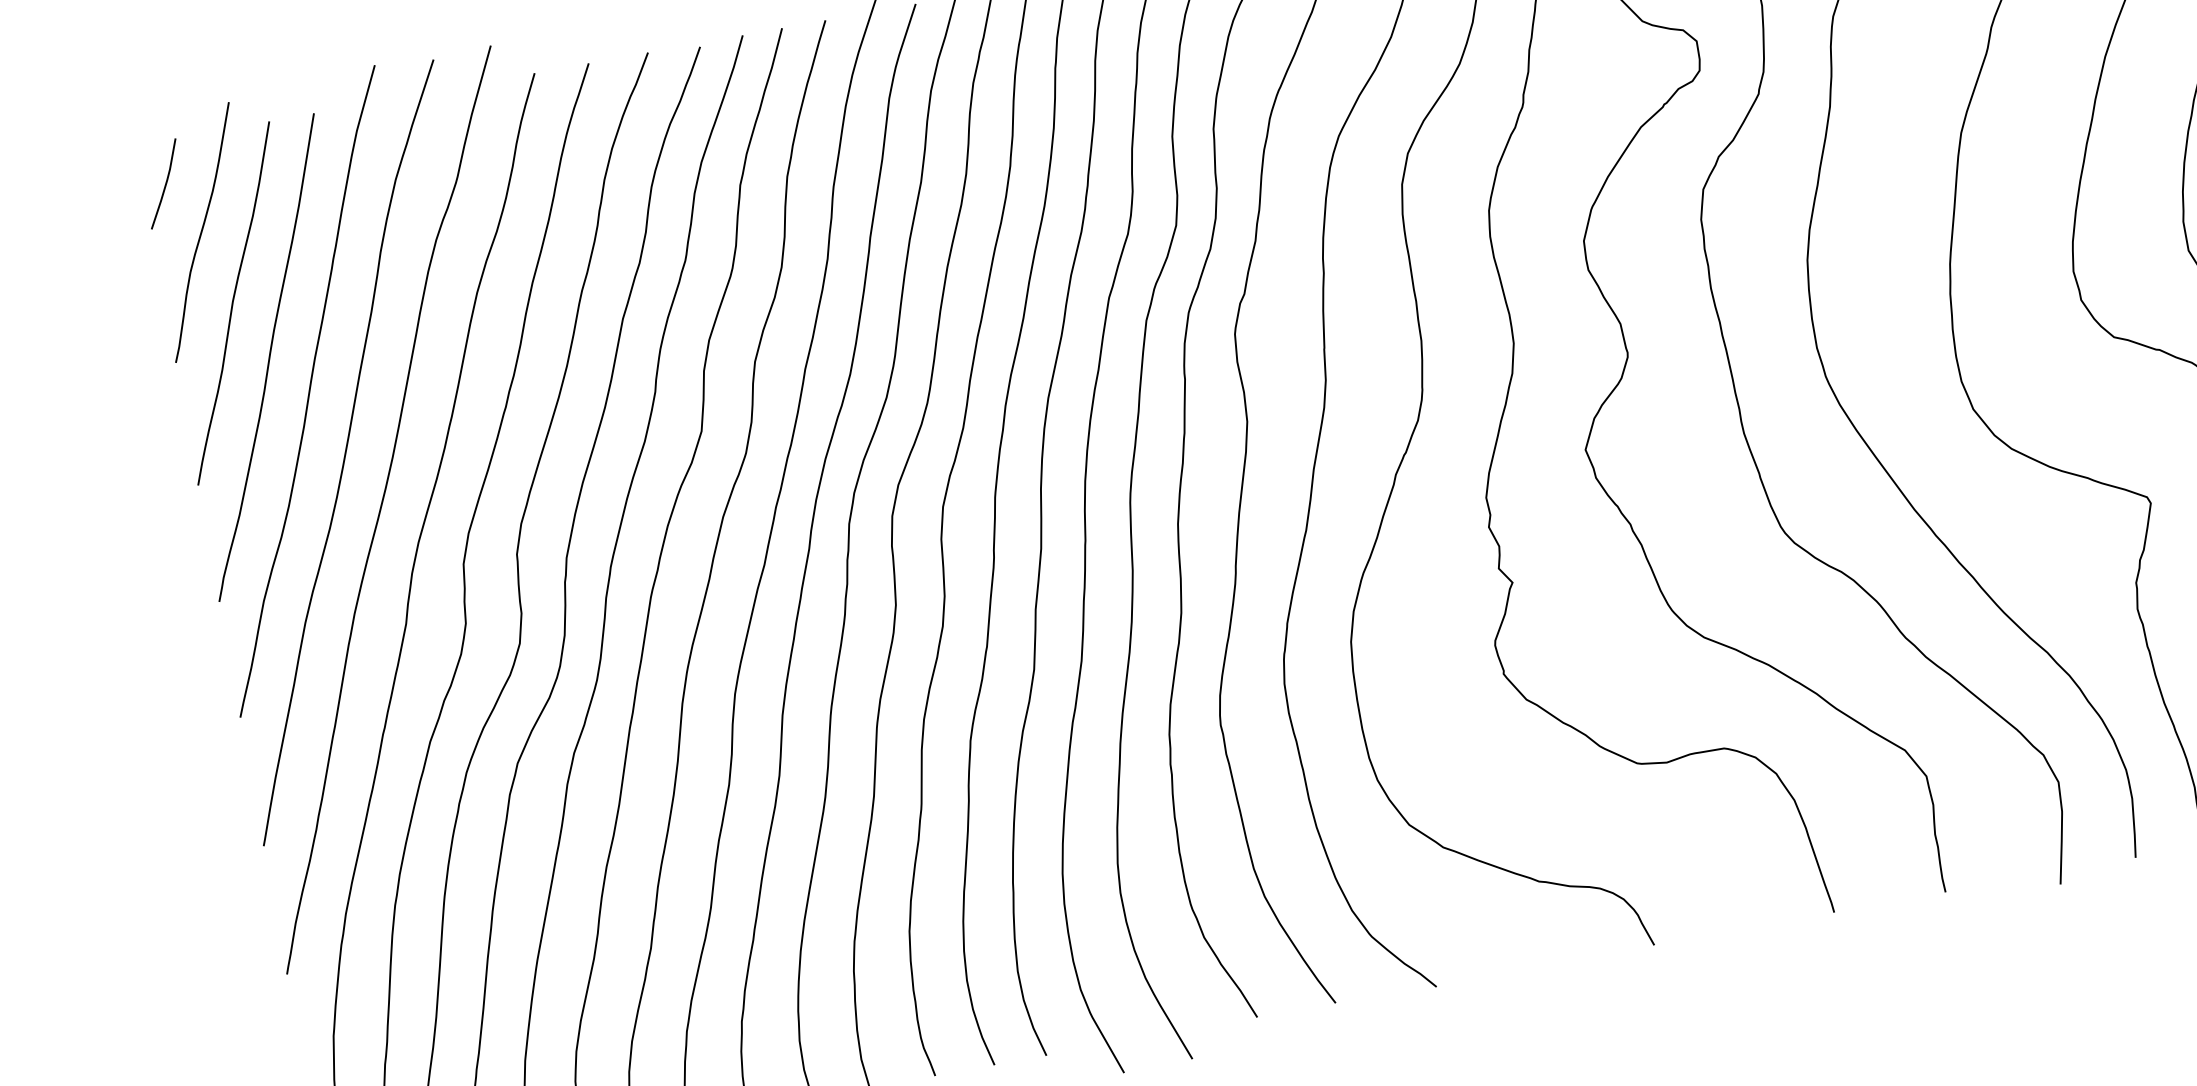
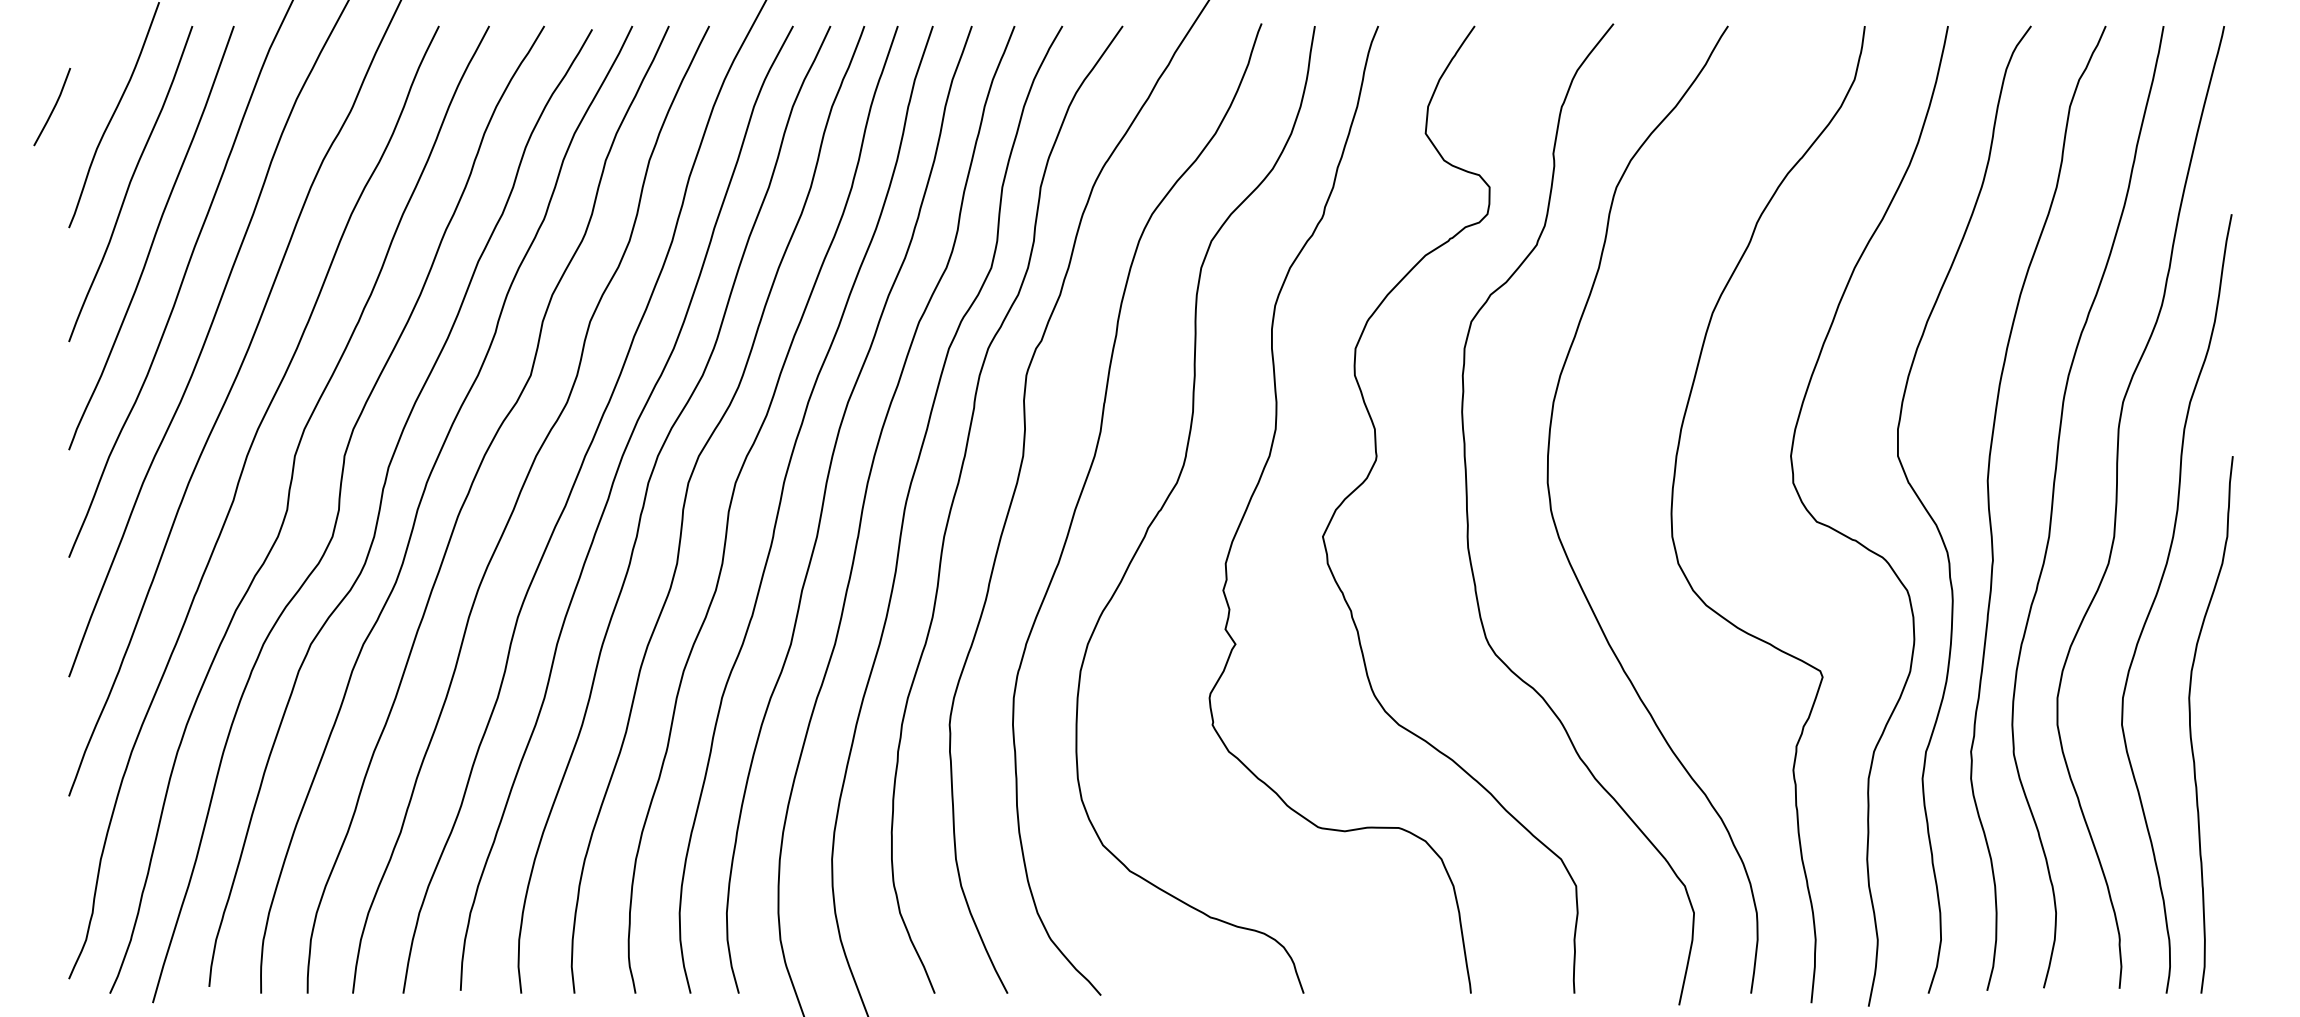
line: (164, 183) -> (53, 106), moved

